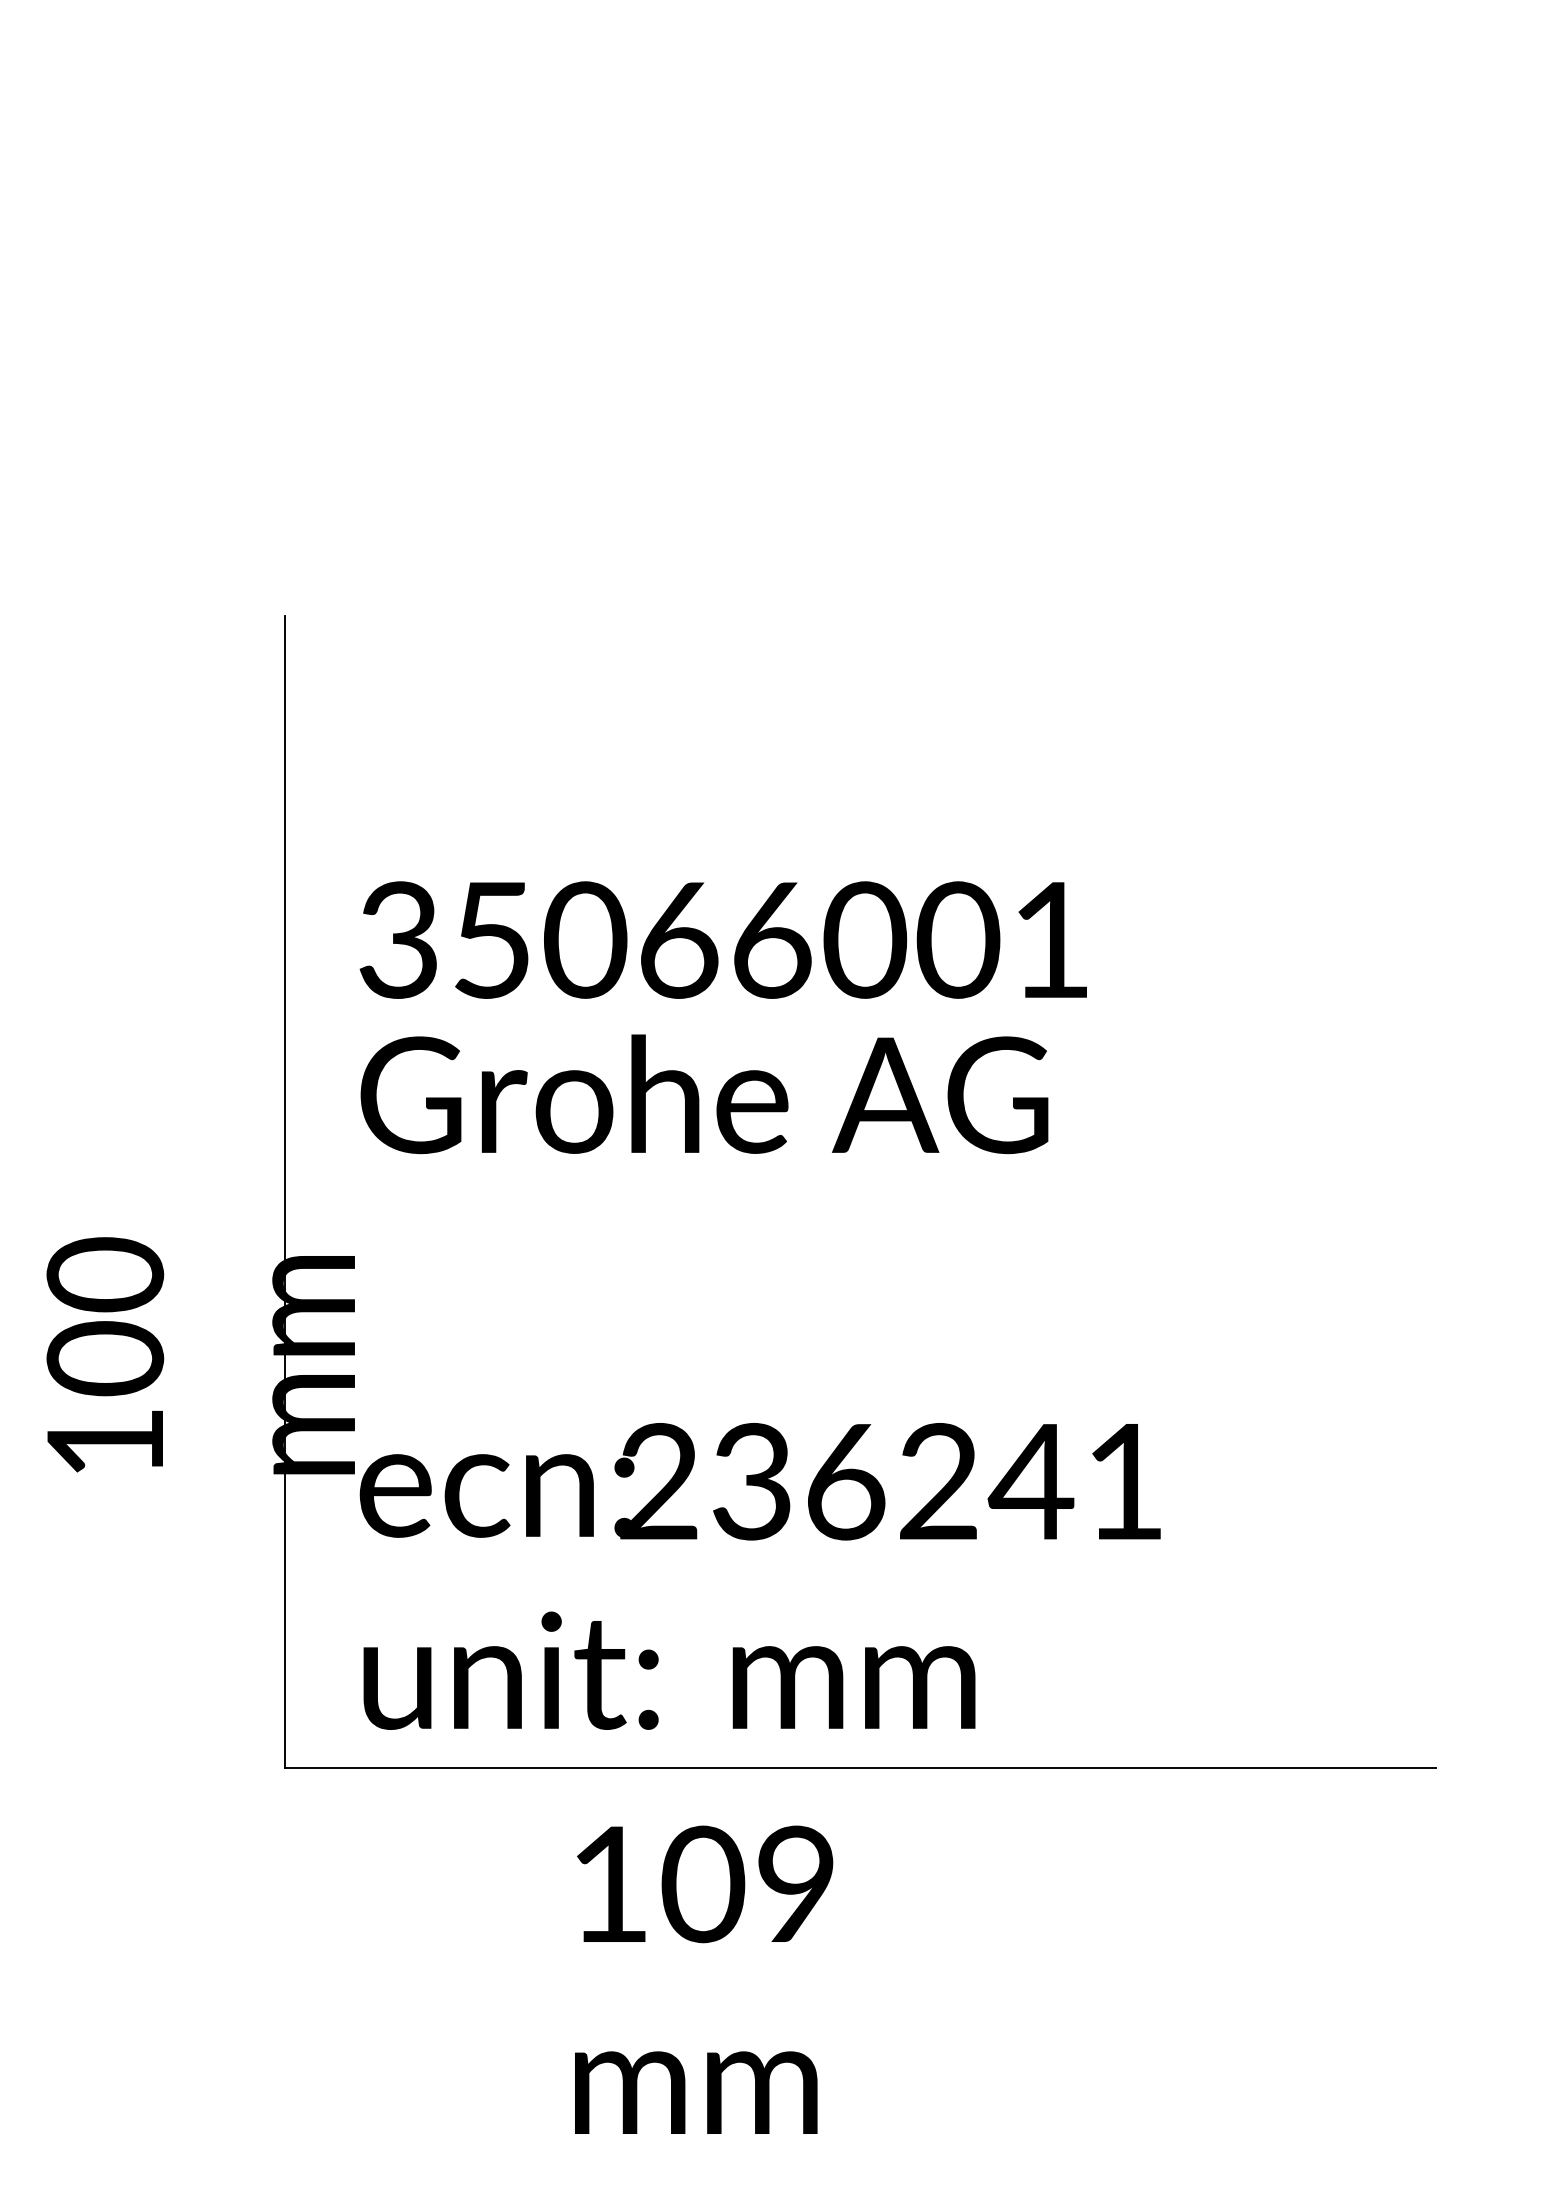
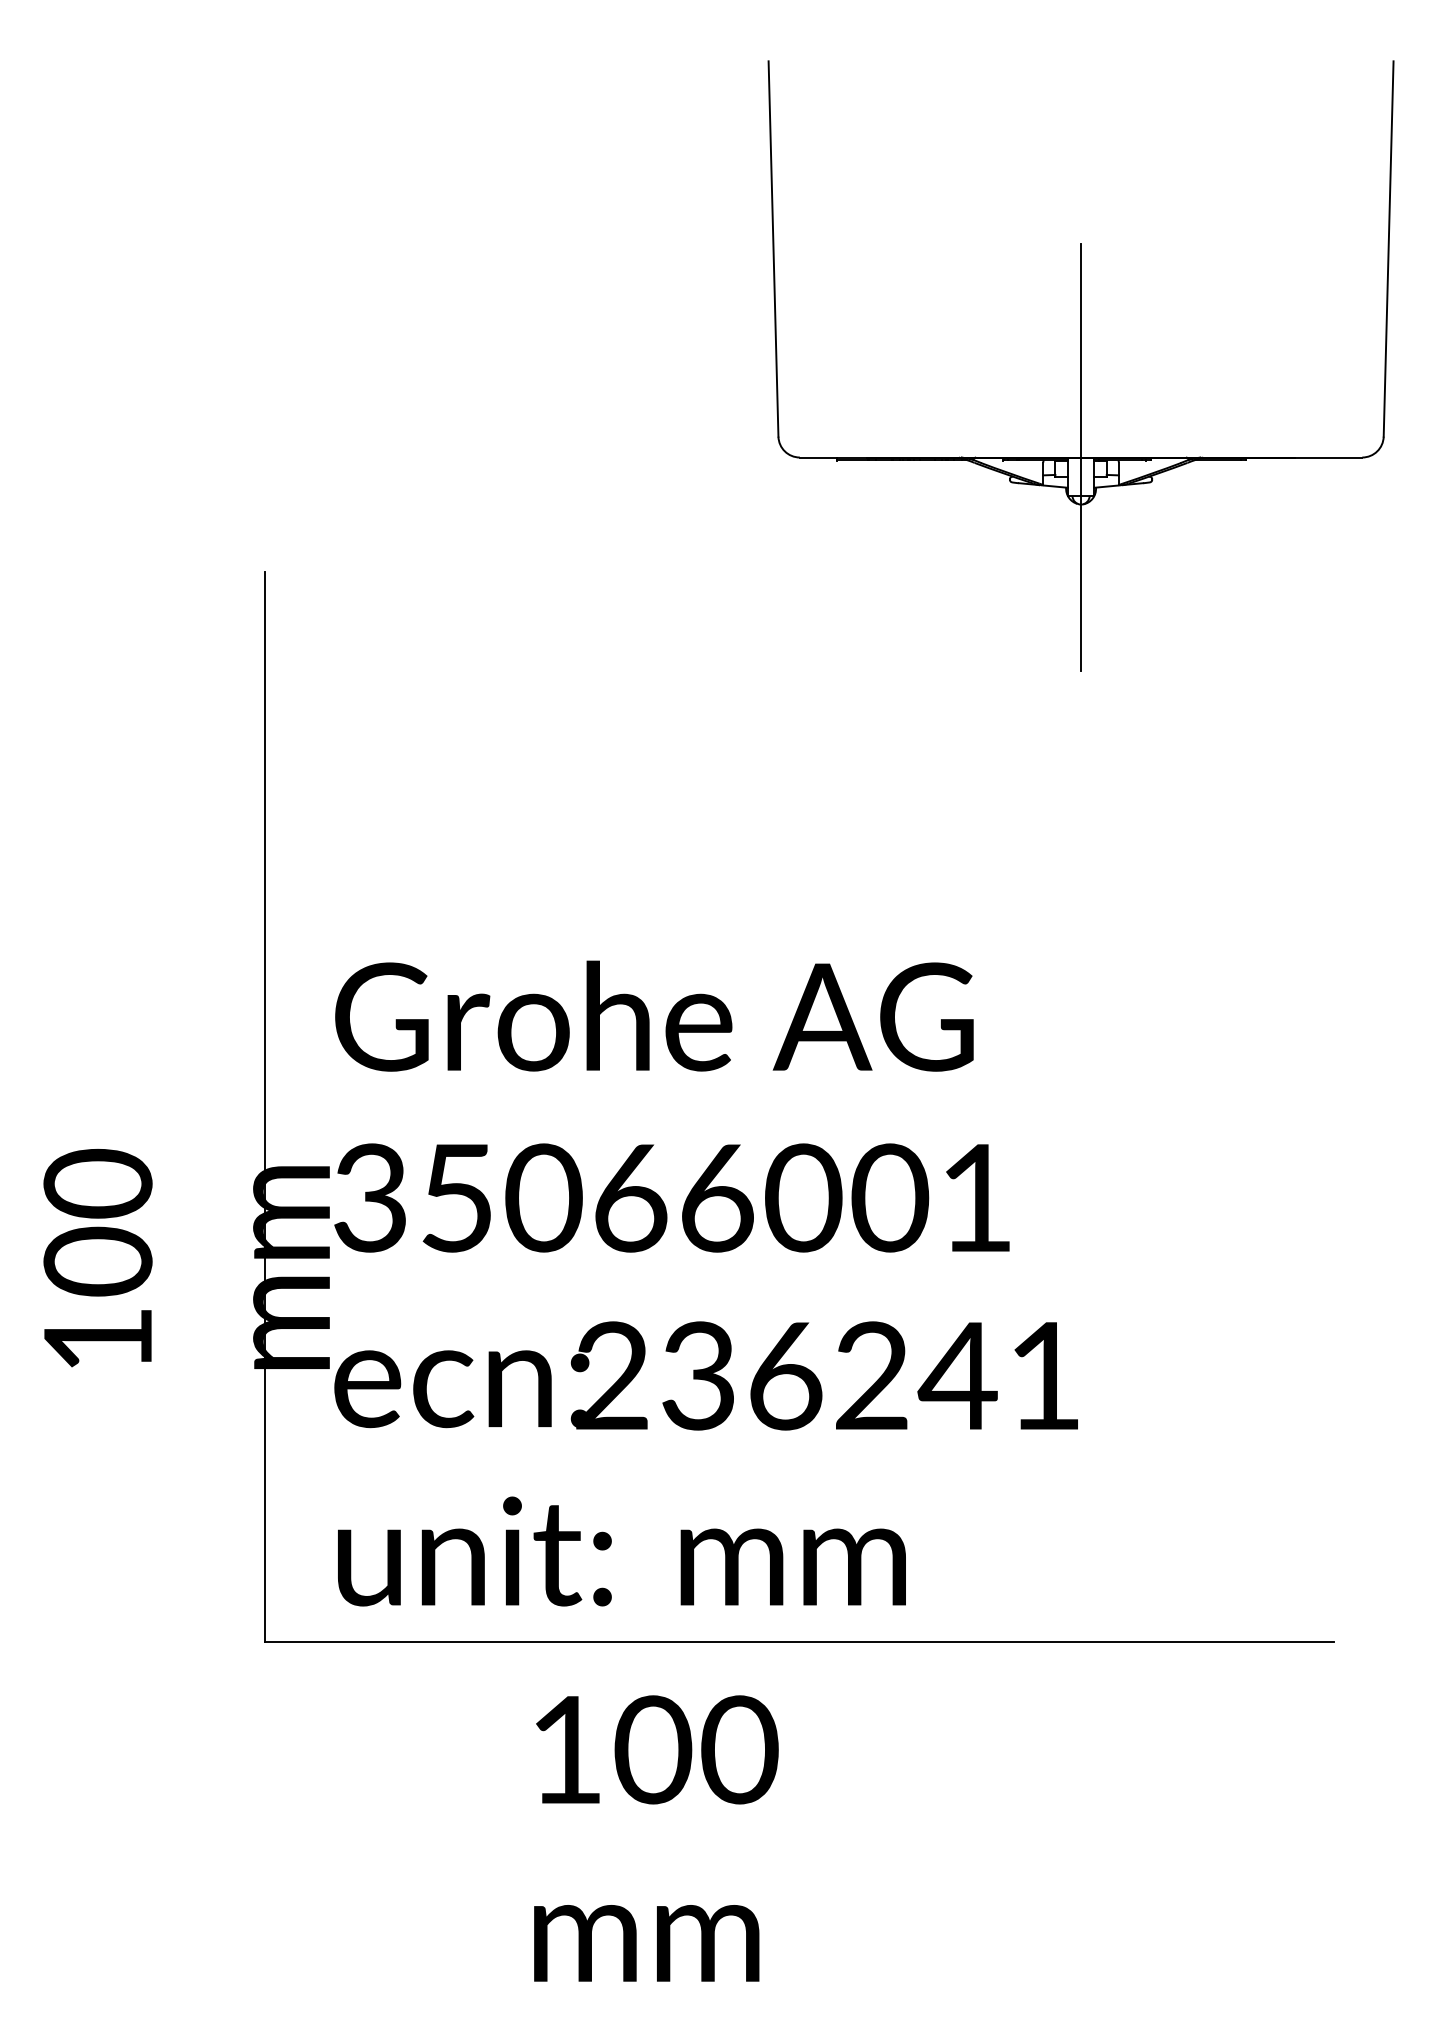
part: (1163, 394) -> (1080, 366), added
text: (722, 939) -> (671, 1197), moved
text: (796, 1884) -> (739, 1749), 109 -> 100

